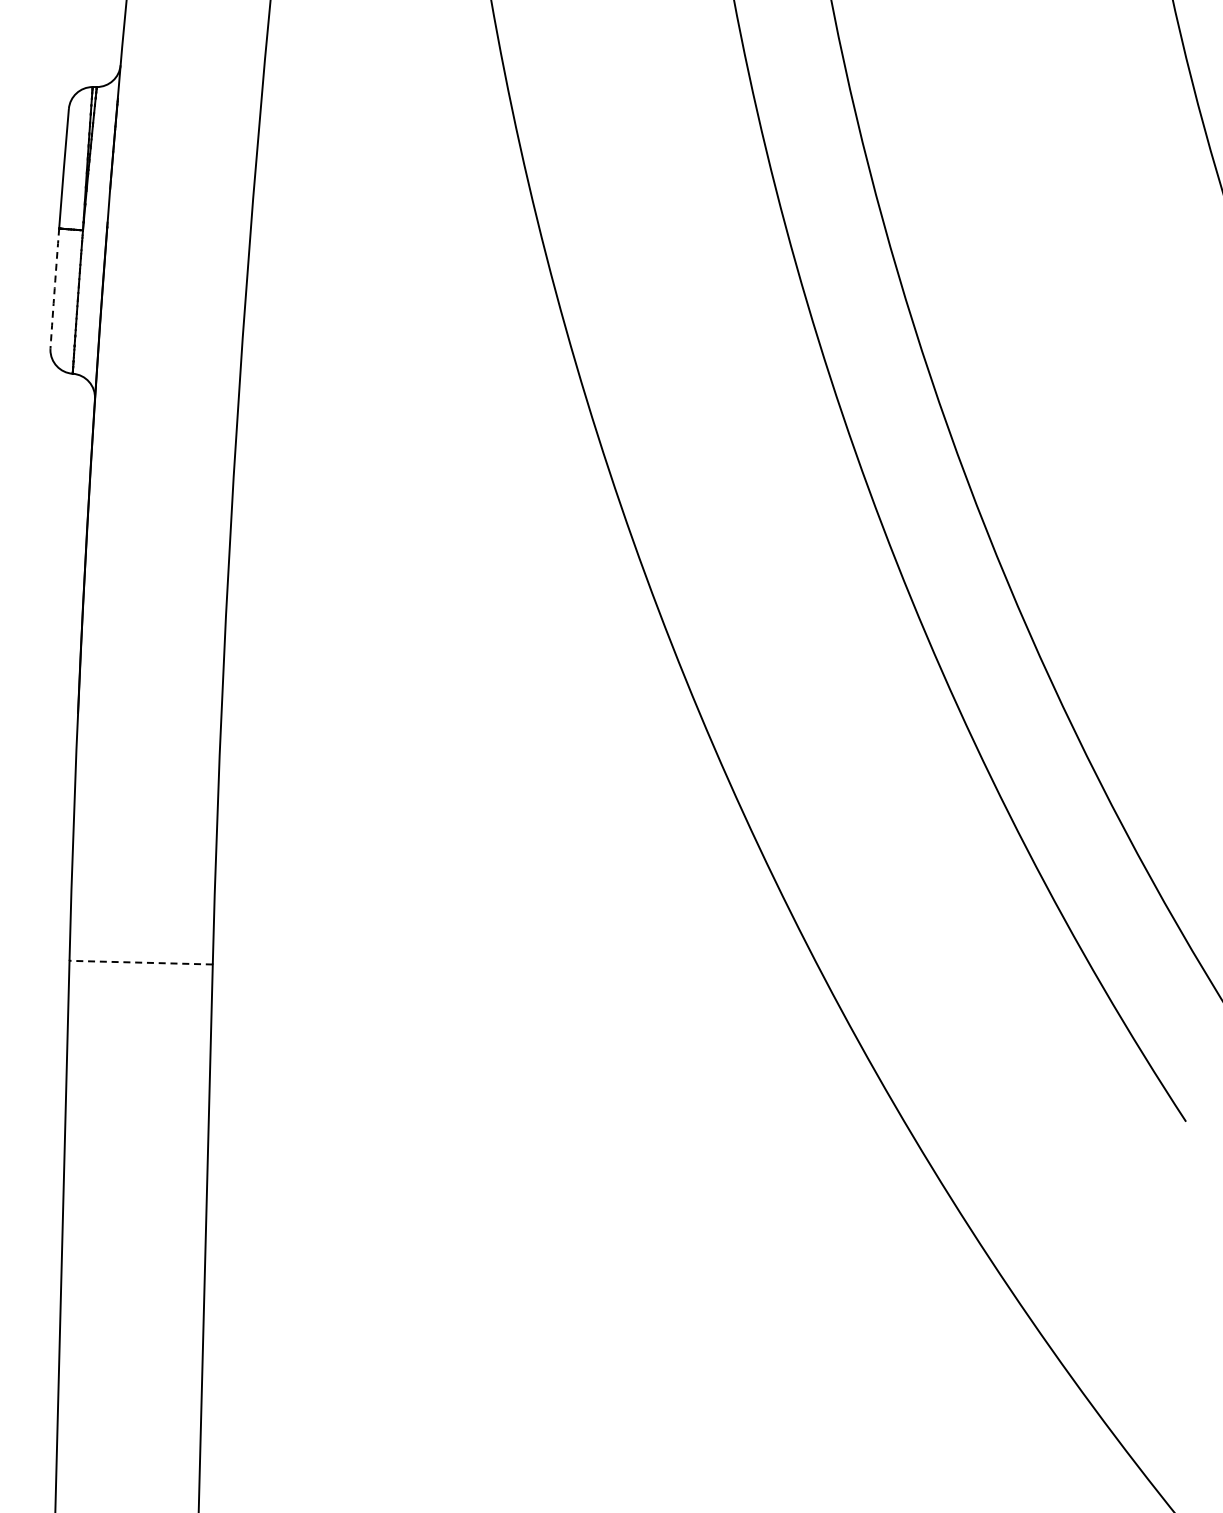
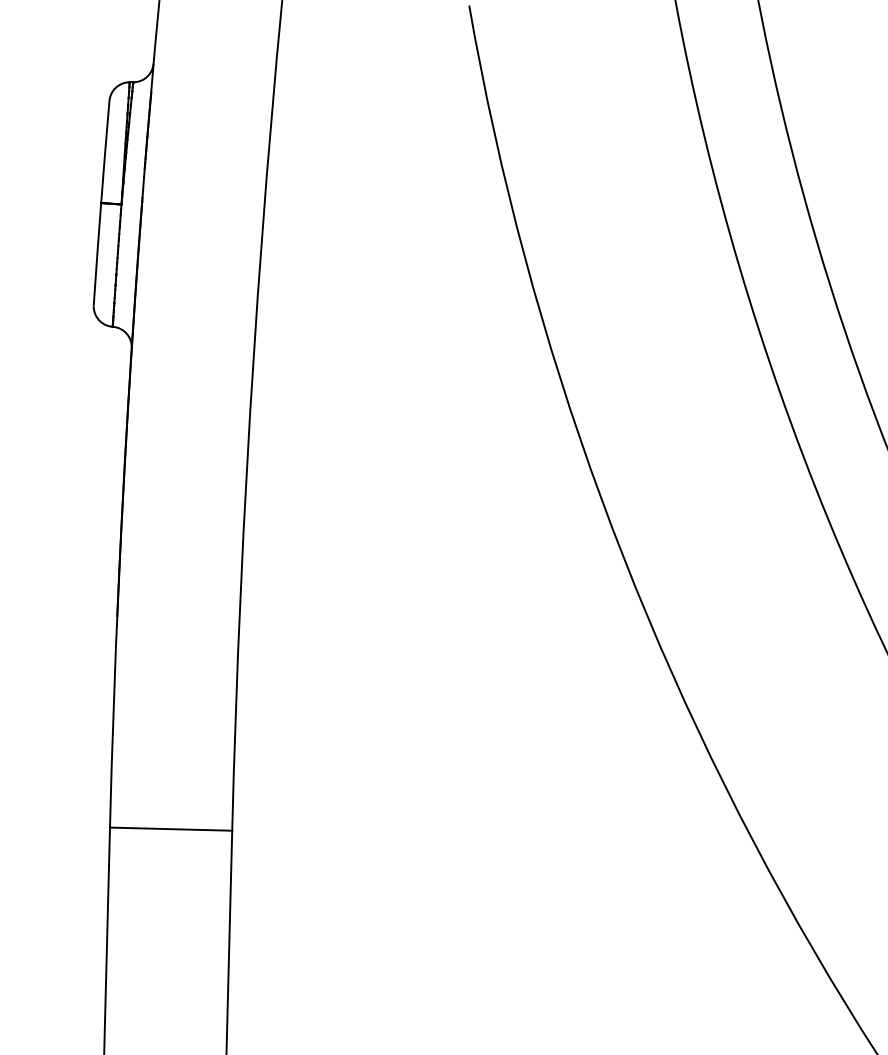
arc: (54, 288) -> (97, 254), dashed -> solid
line: (141, 962) -> (171, 829), dashed -> solid

